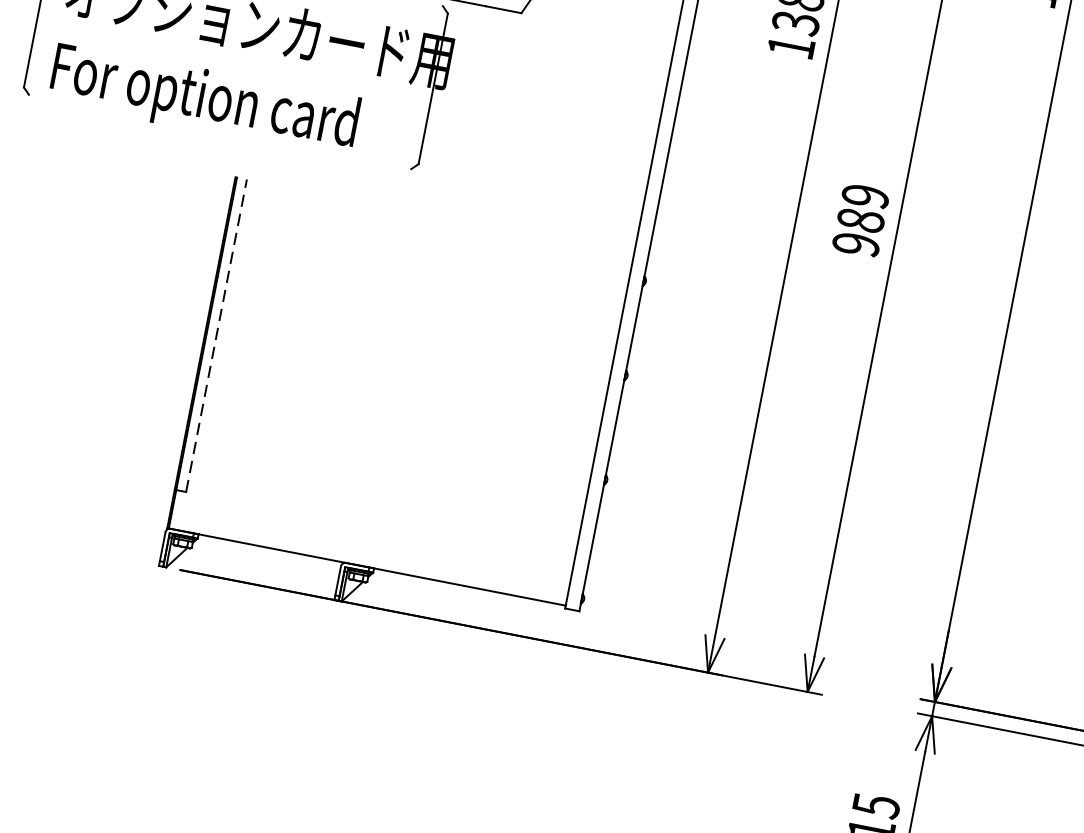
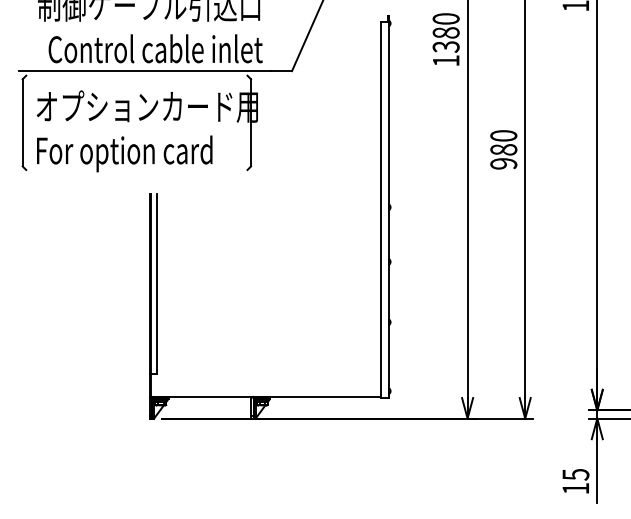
text: (865, 195) -> (503, 135), 989 -> 980
line: (215, 334) -> (156, 283), dashed -> solid

